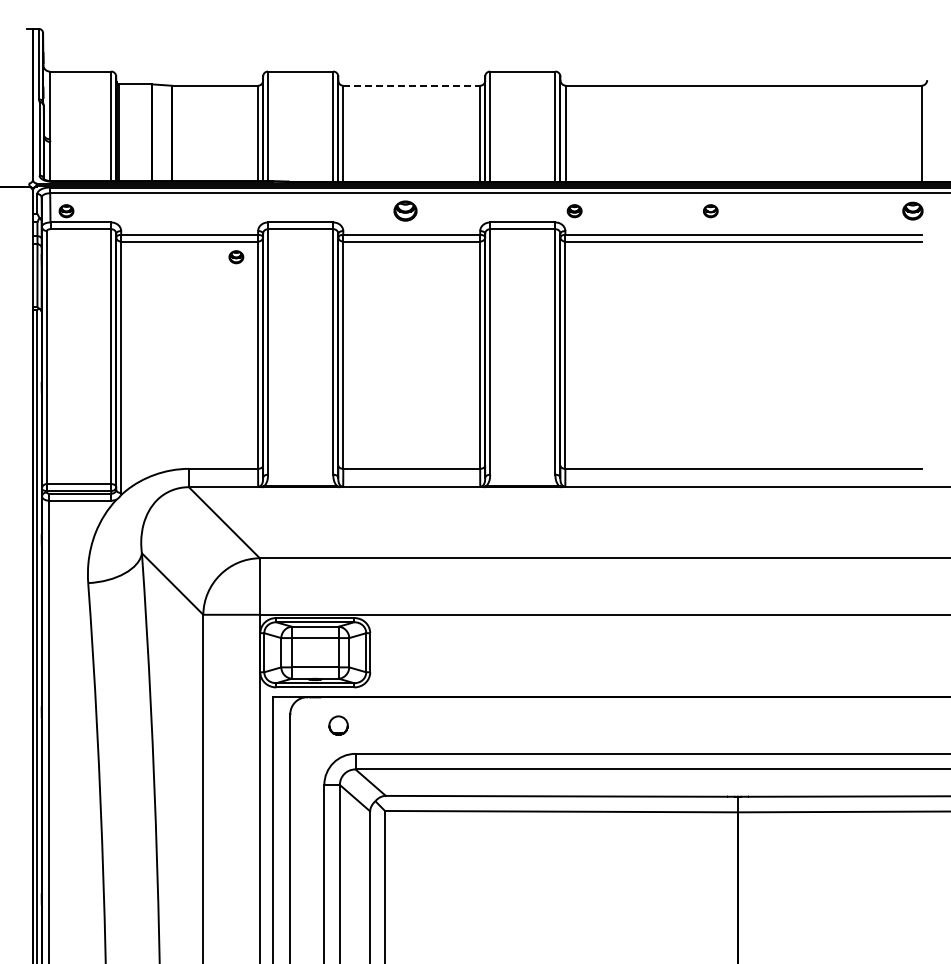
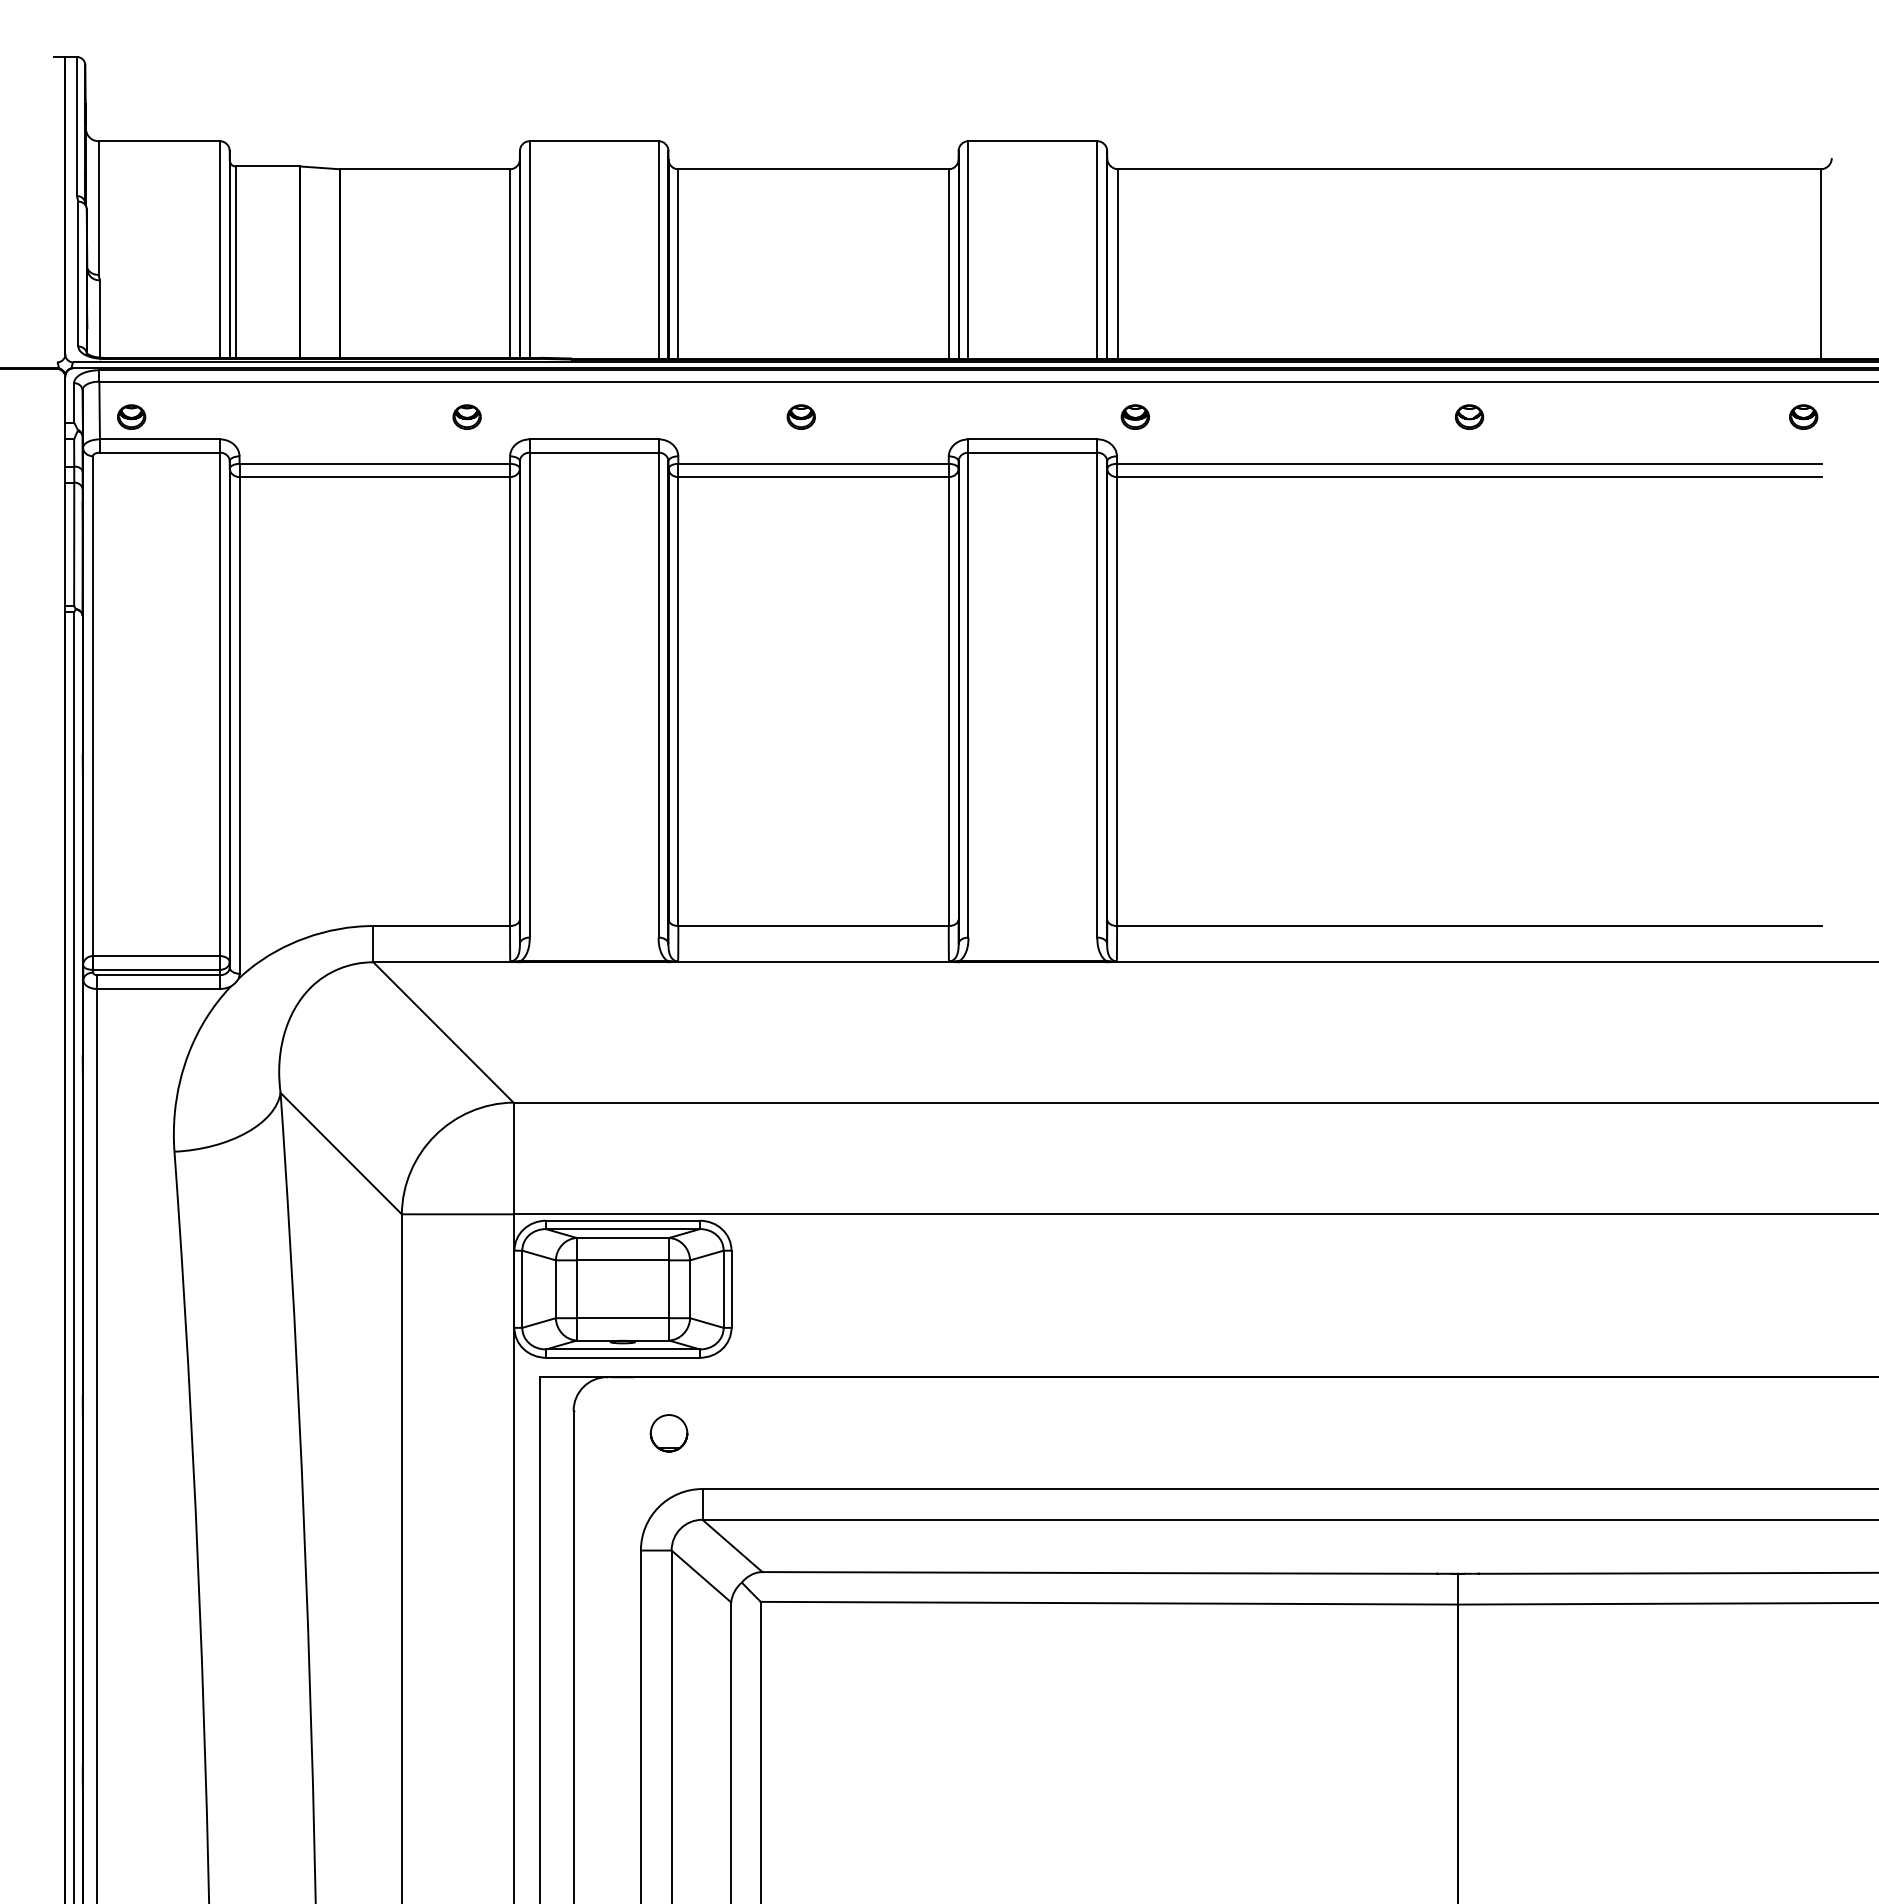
line: (412, 85) -> (815, 168), dashed -> solid
part: (405, 211) -> (801, 417), size x0.62
part: (710, 211) -> (1468, 417), moved
part: (912, 211) -> (1802, 417), size x0.71
part: (236, 257) -> (467, 417), moved

